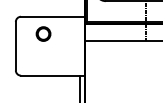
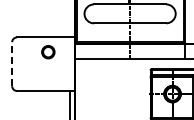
circle: (43, 34) -> (48, 52), moved
line: (16, 45) -> (12, 63), solid -> dashed

